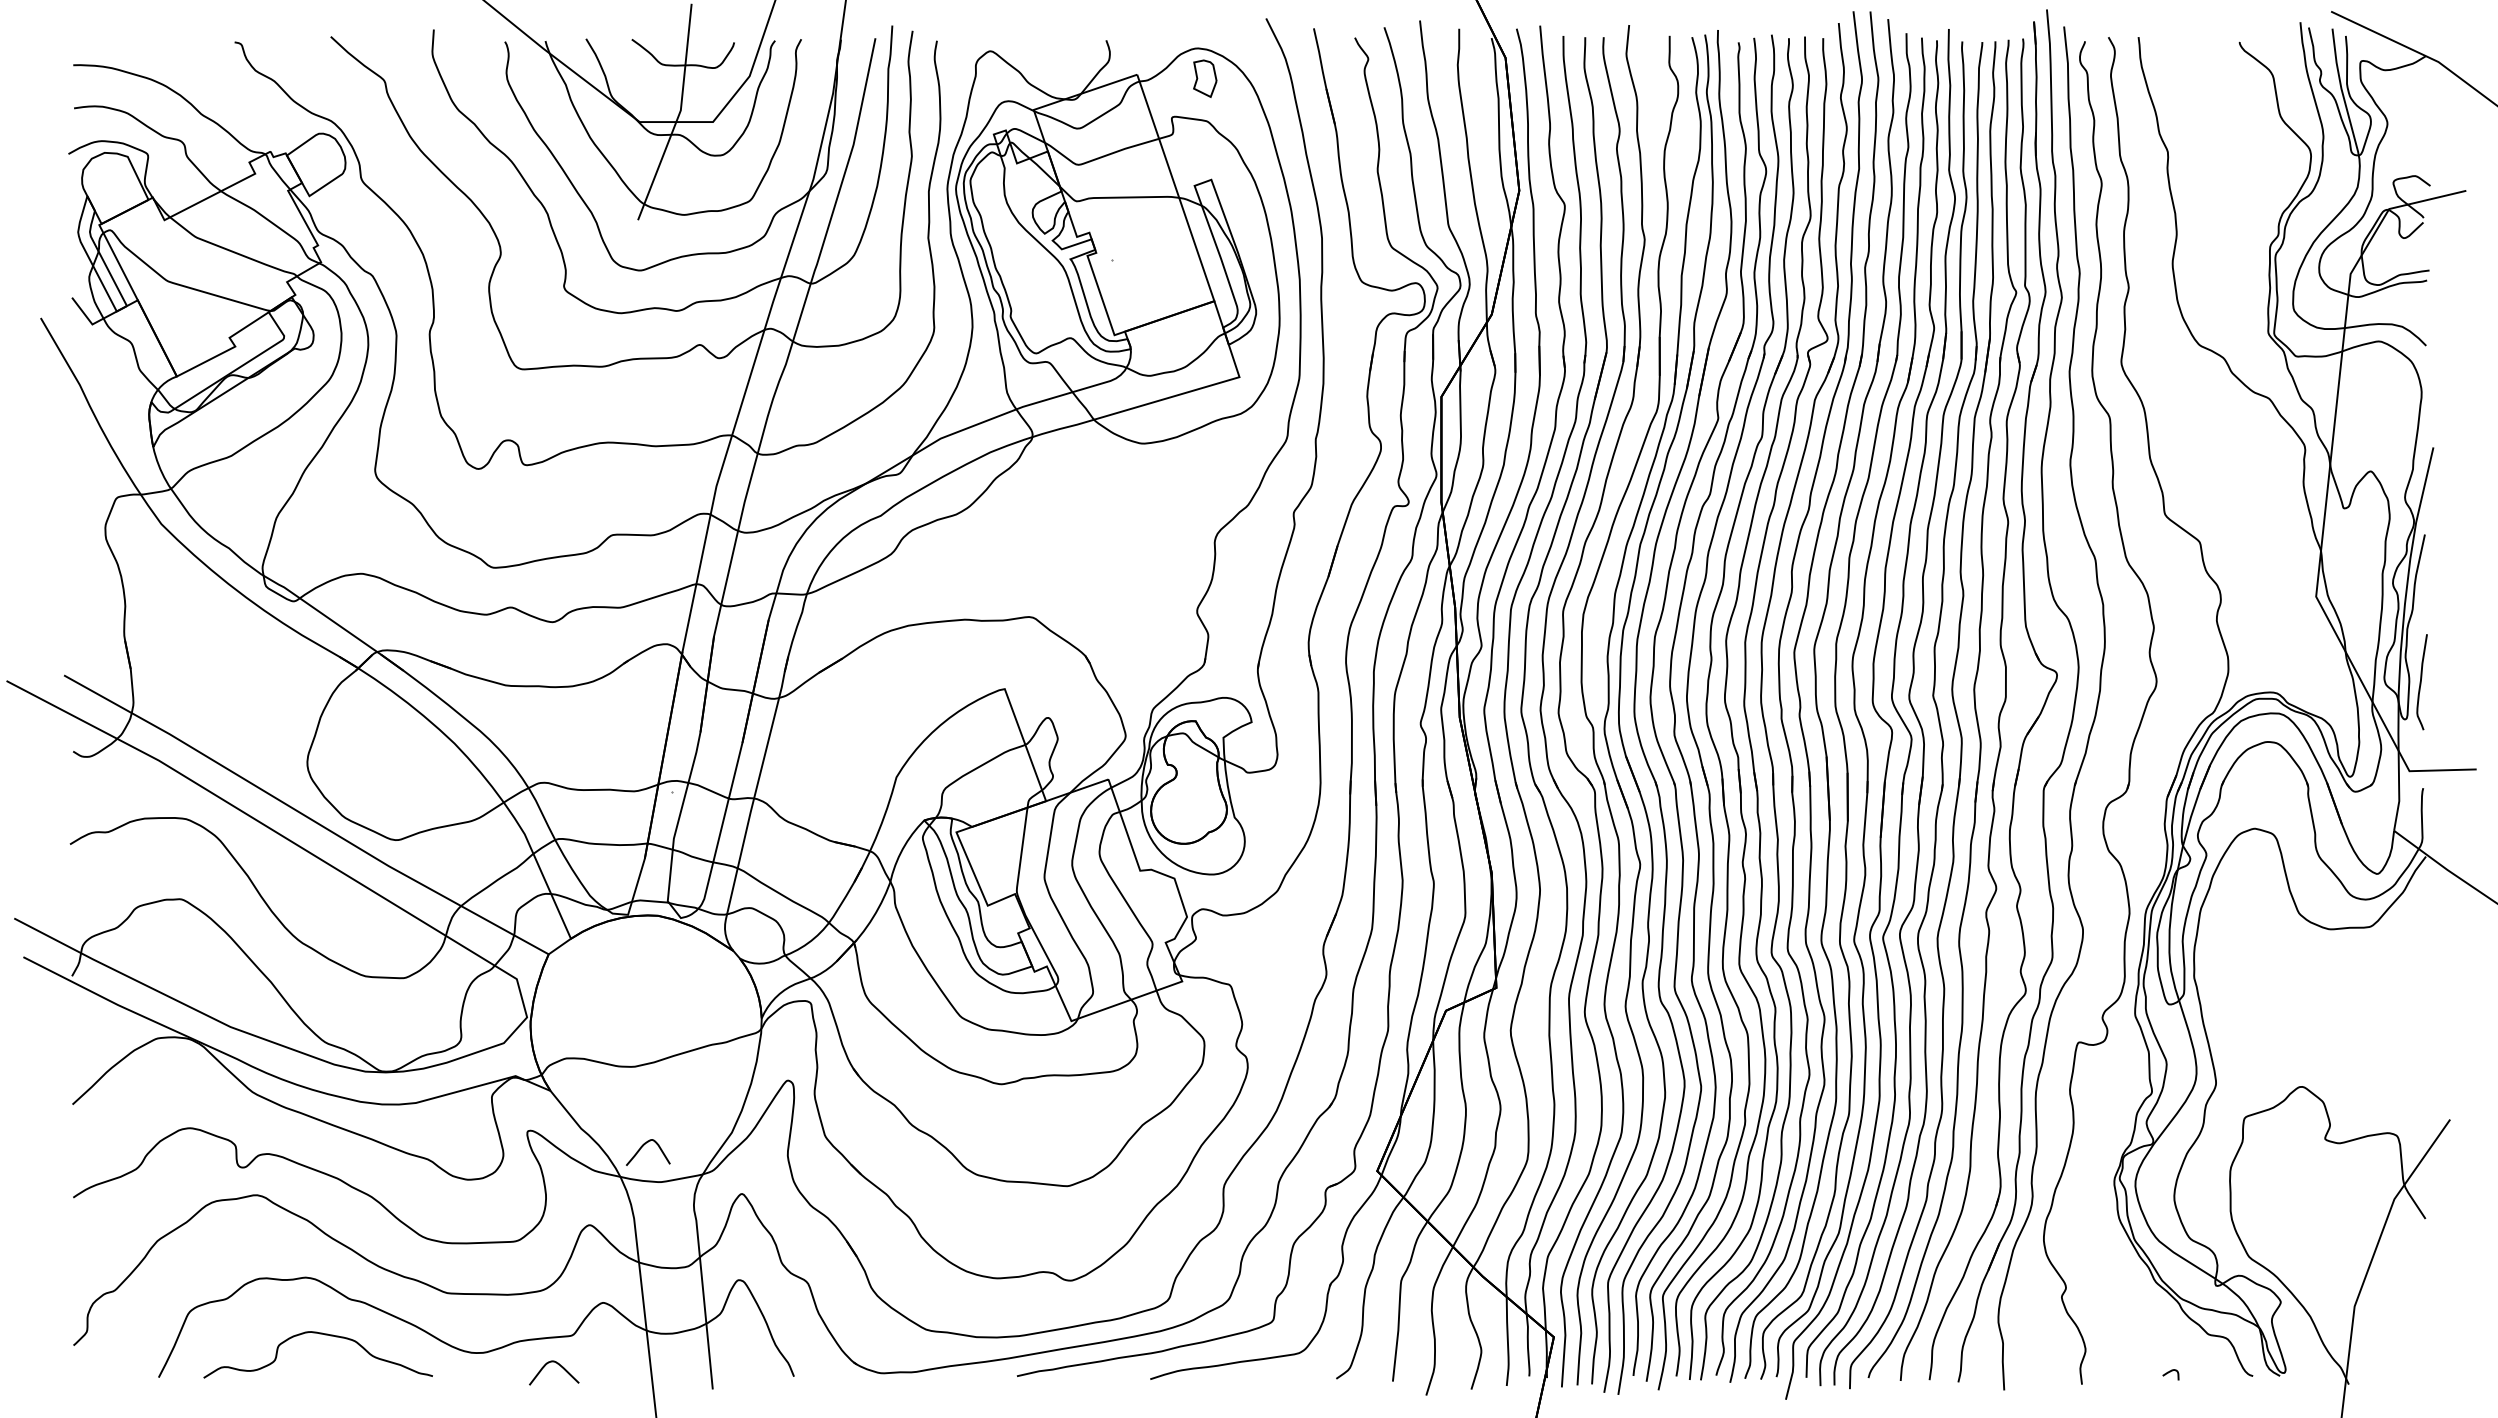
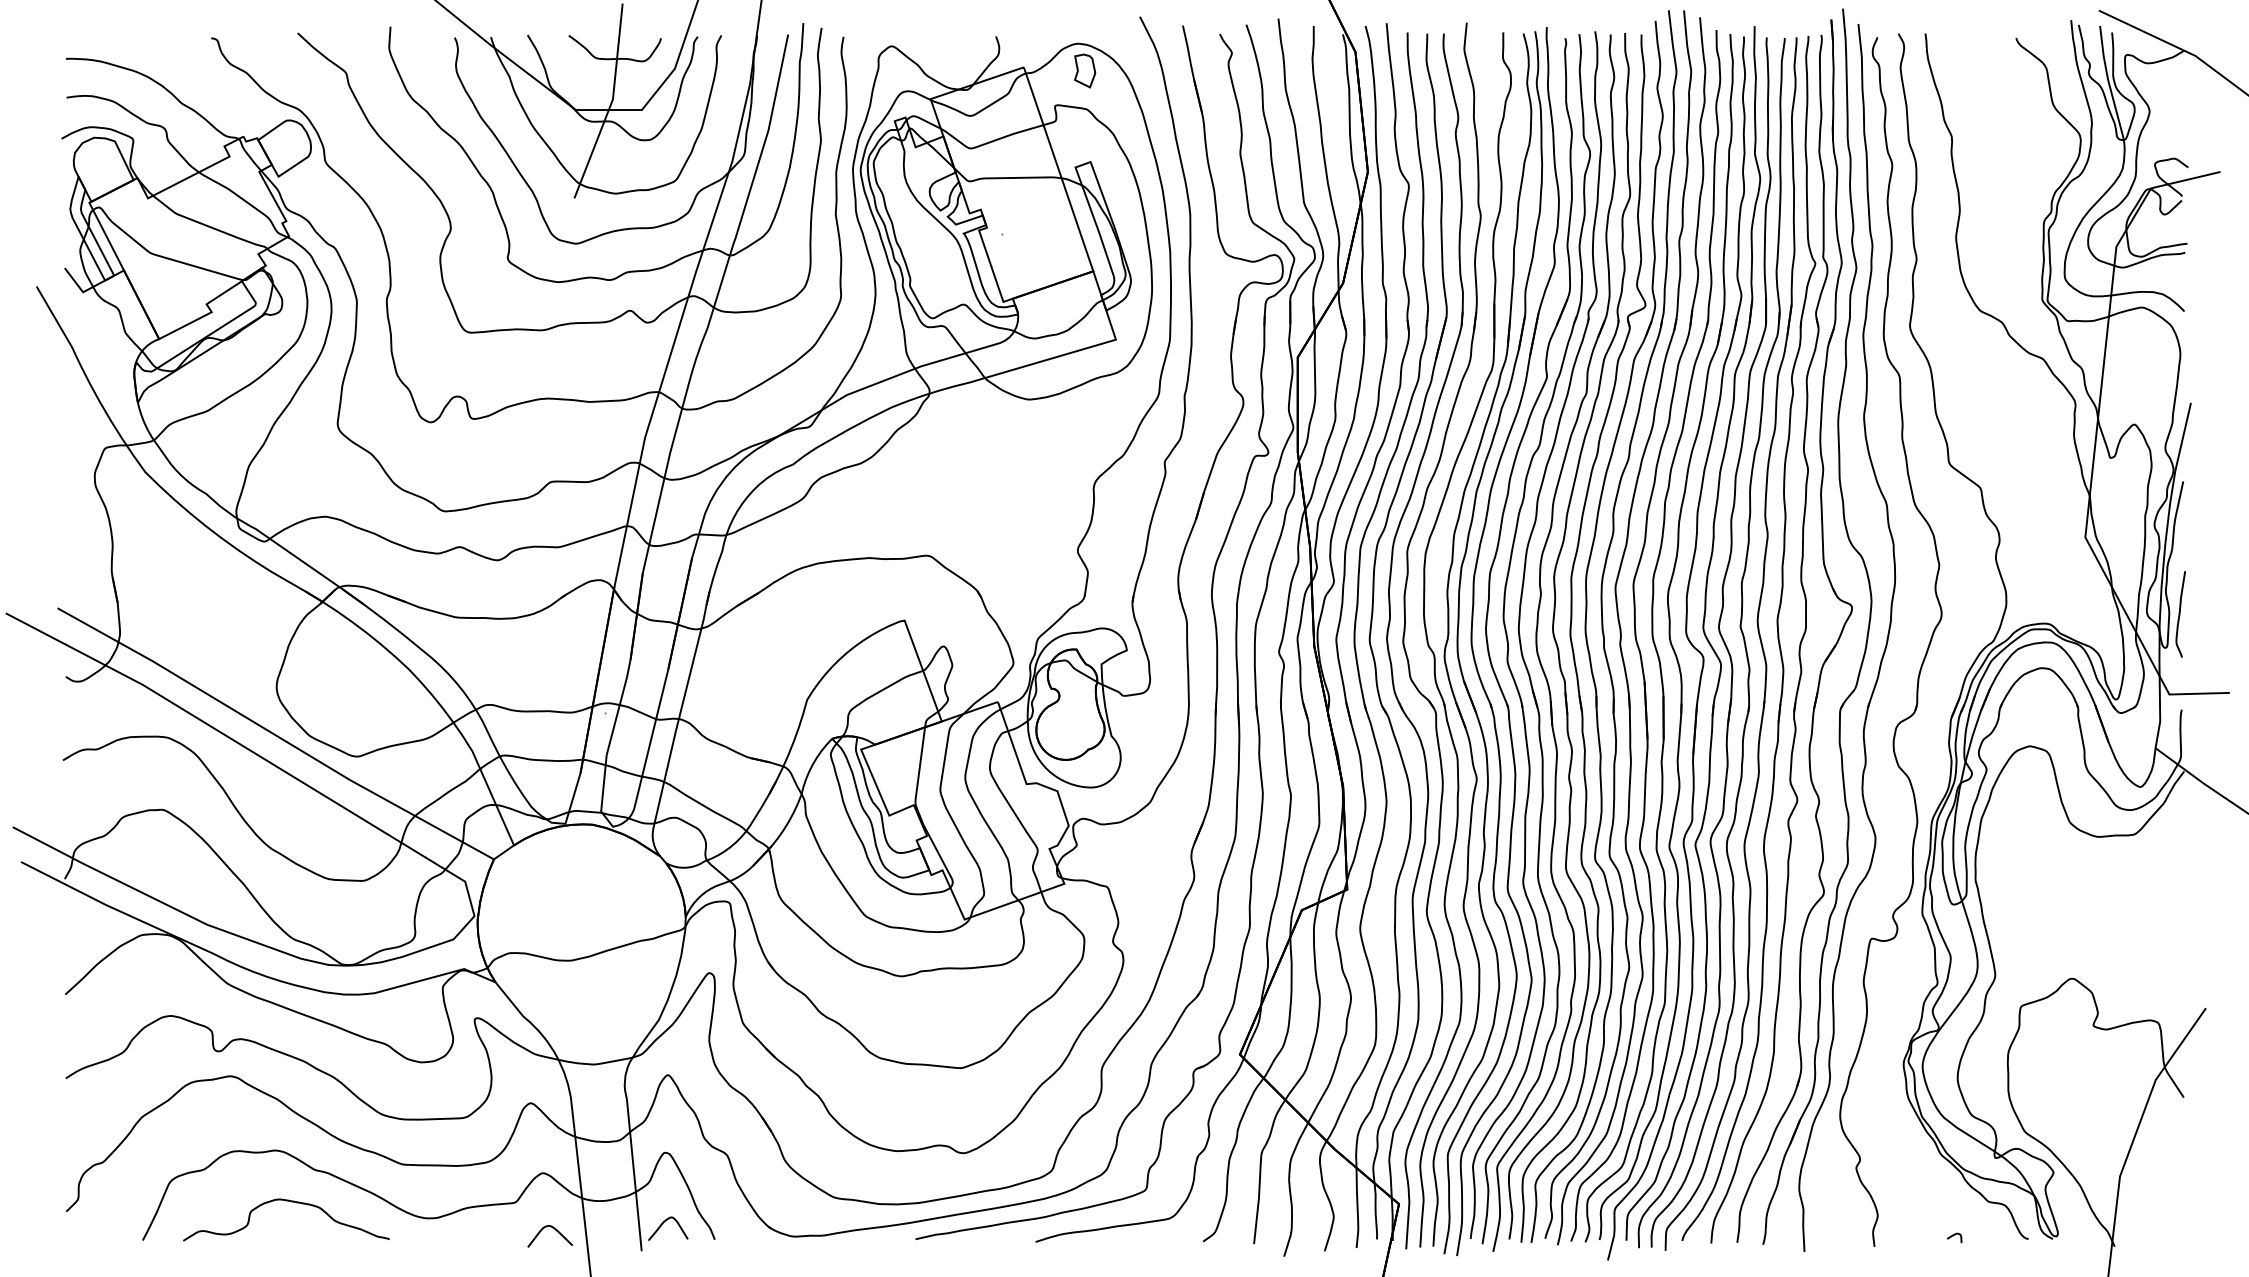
curve: (643, 1146) -> (663, 1223), moved
curve: (558, 1365) -> (554, 1229), moved

